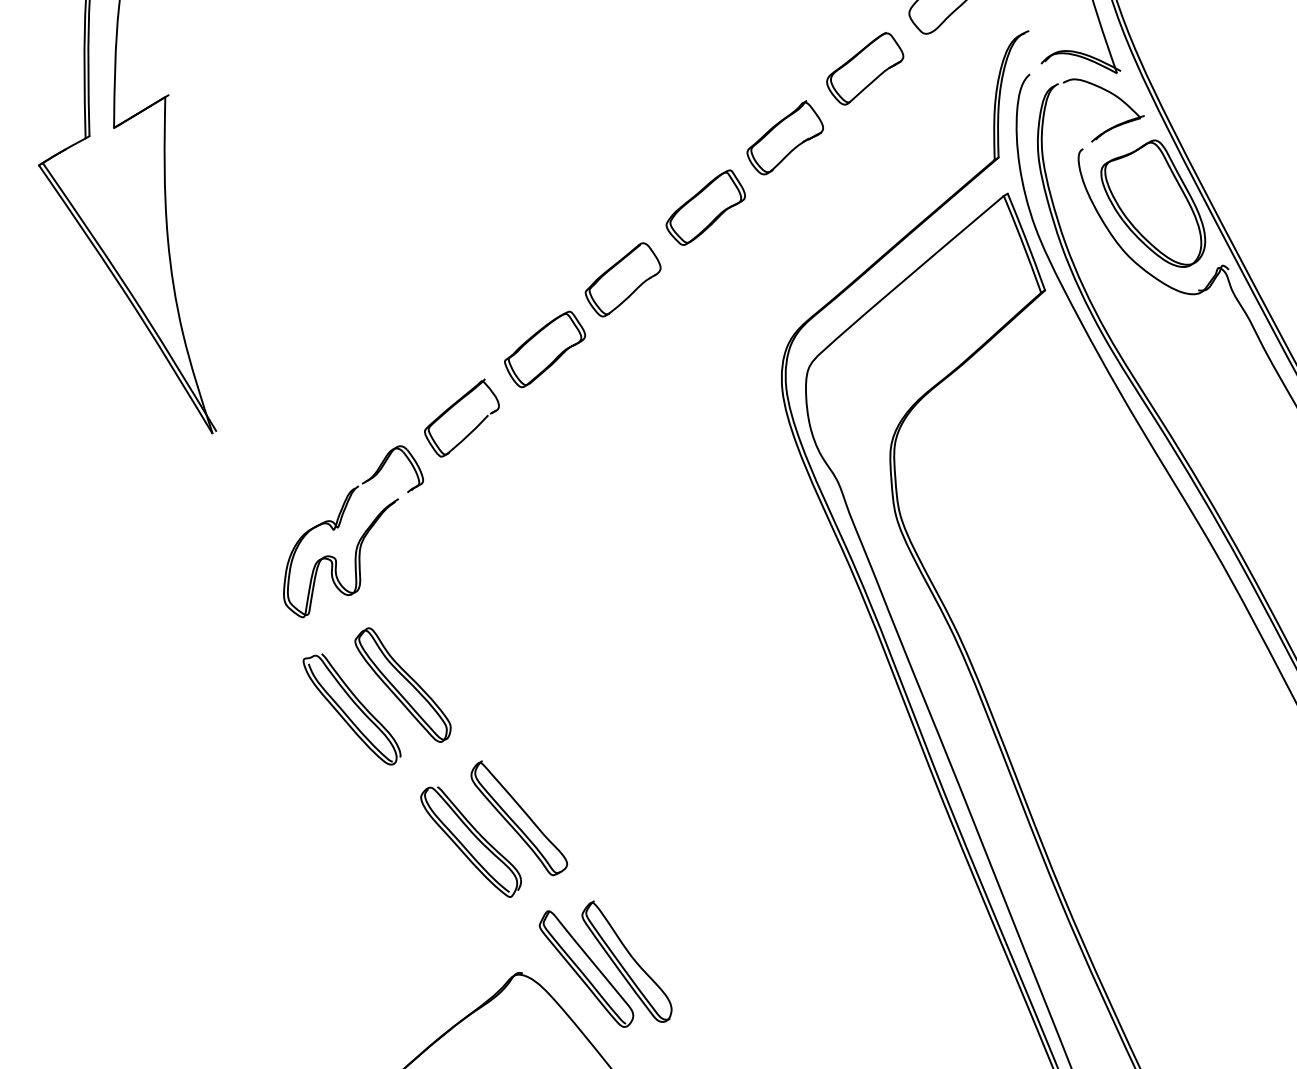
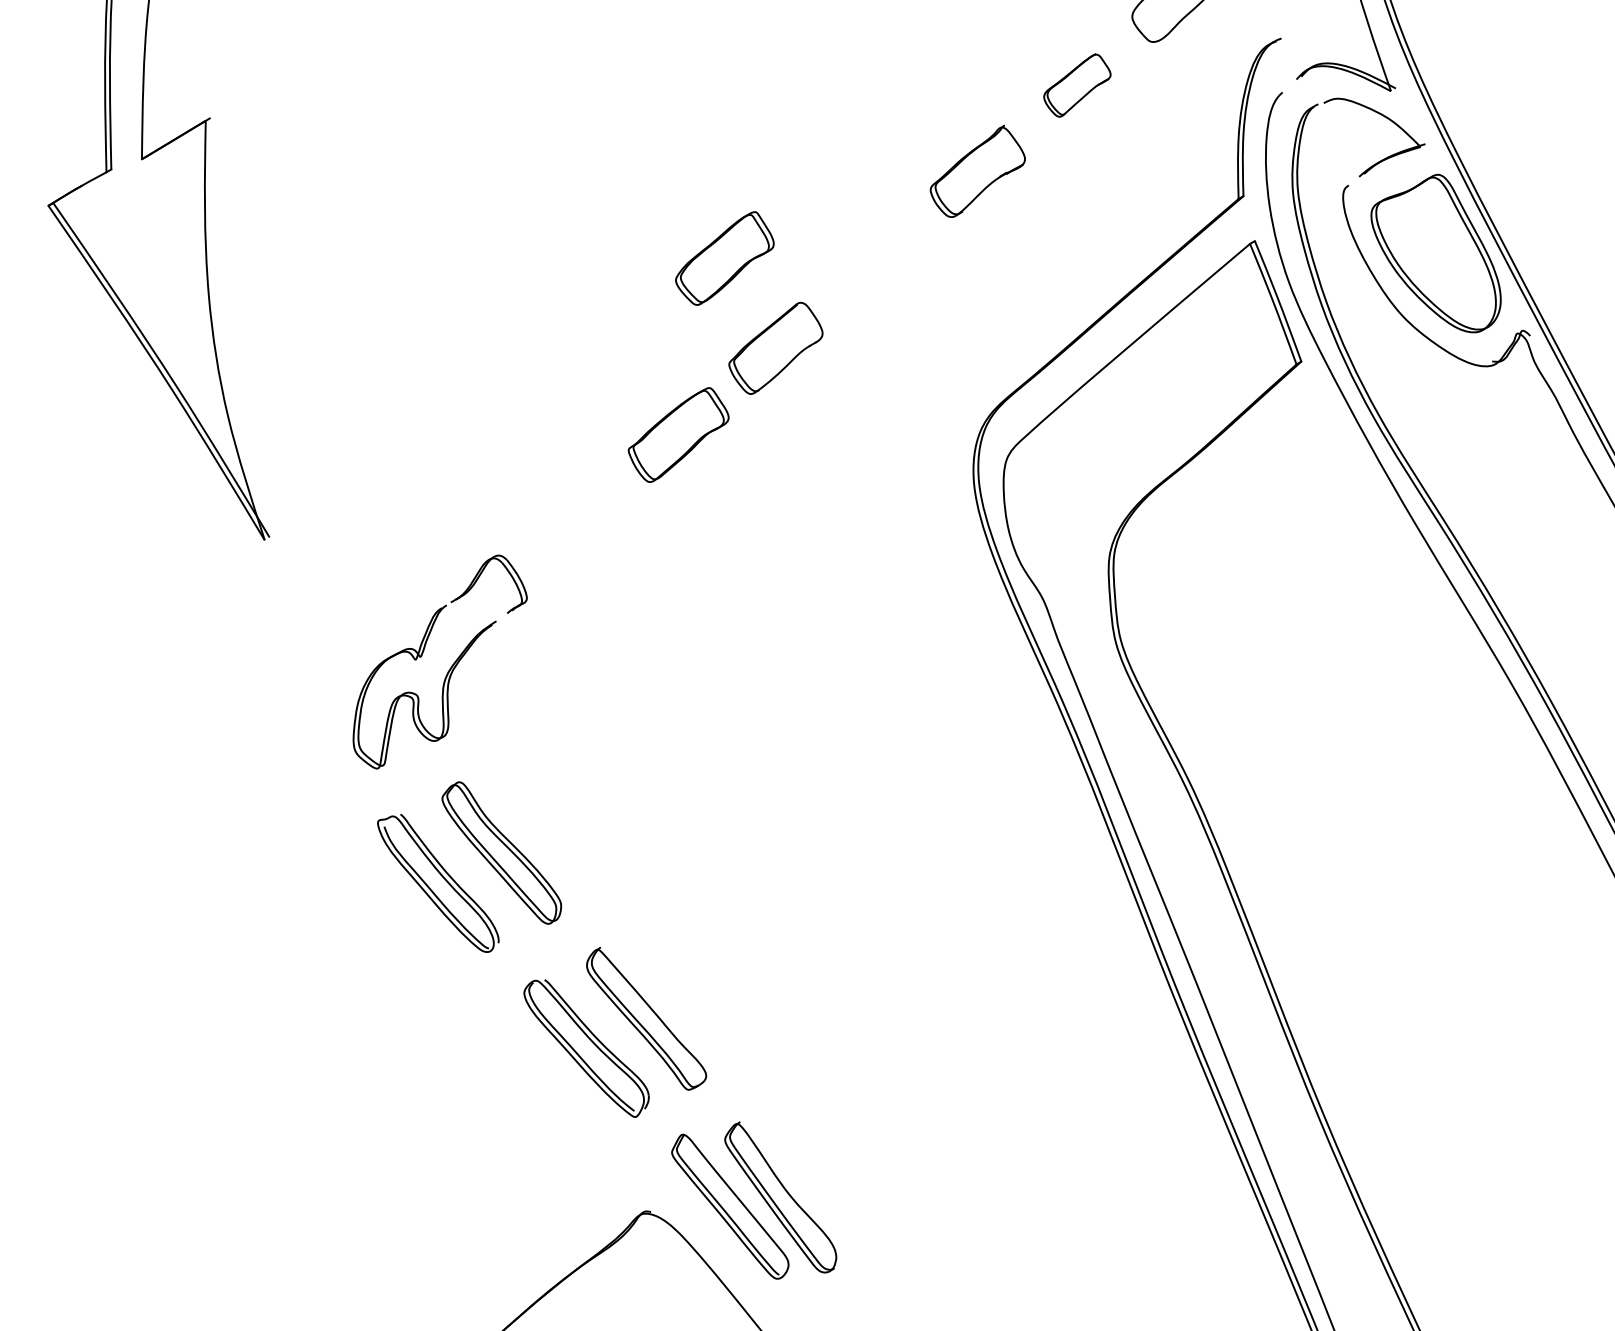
part: (865, 68) -> (1077, 85), size x0.7
part: (705, 207) -> (724, 258), moved
part: (452, 407) -> (563, 507), removed

